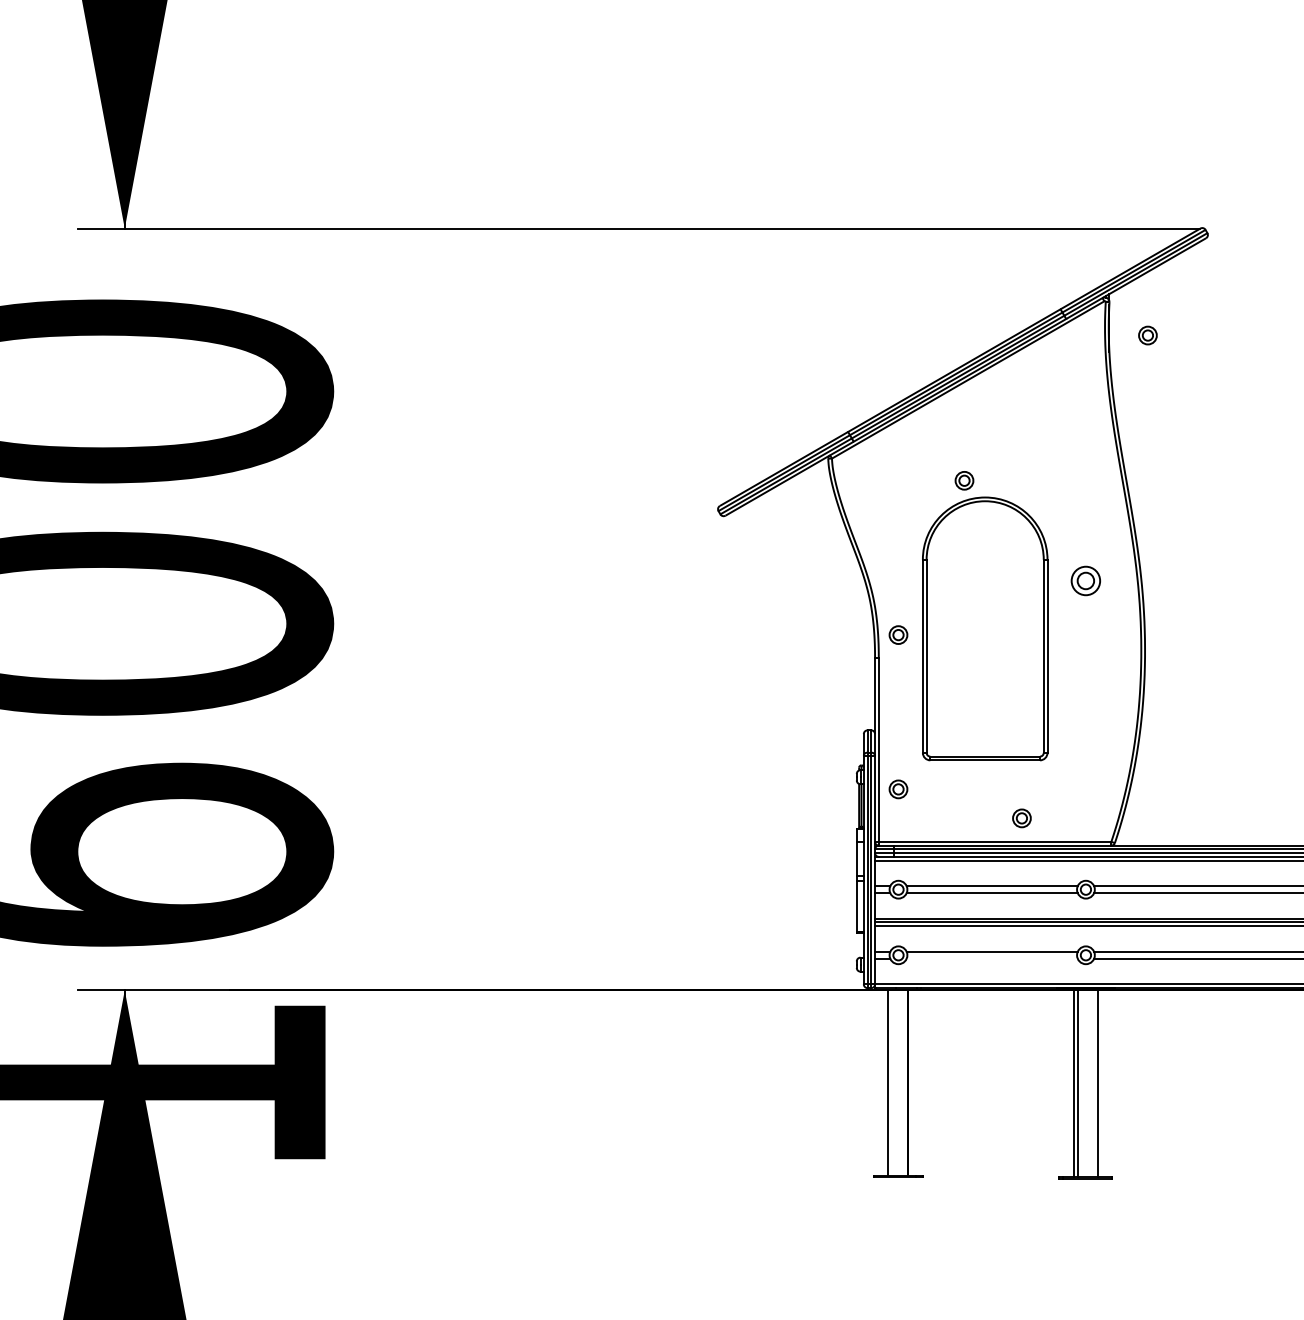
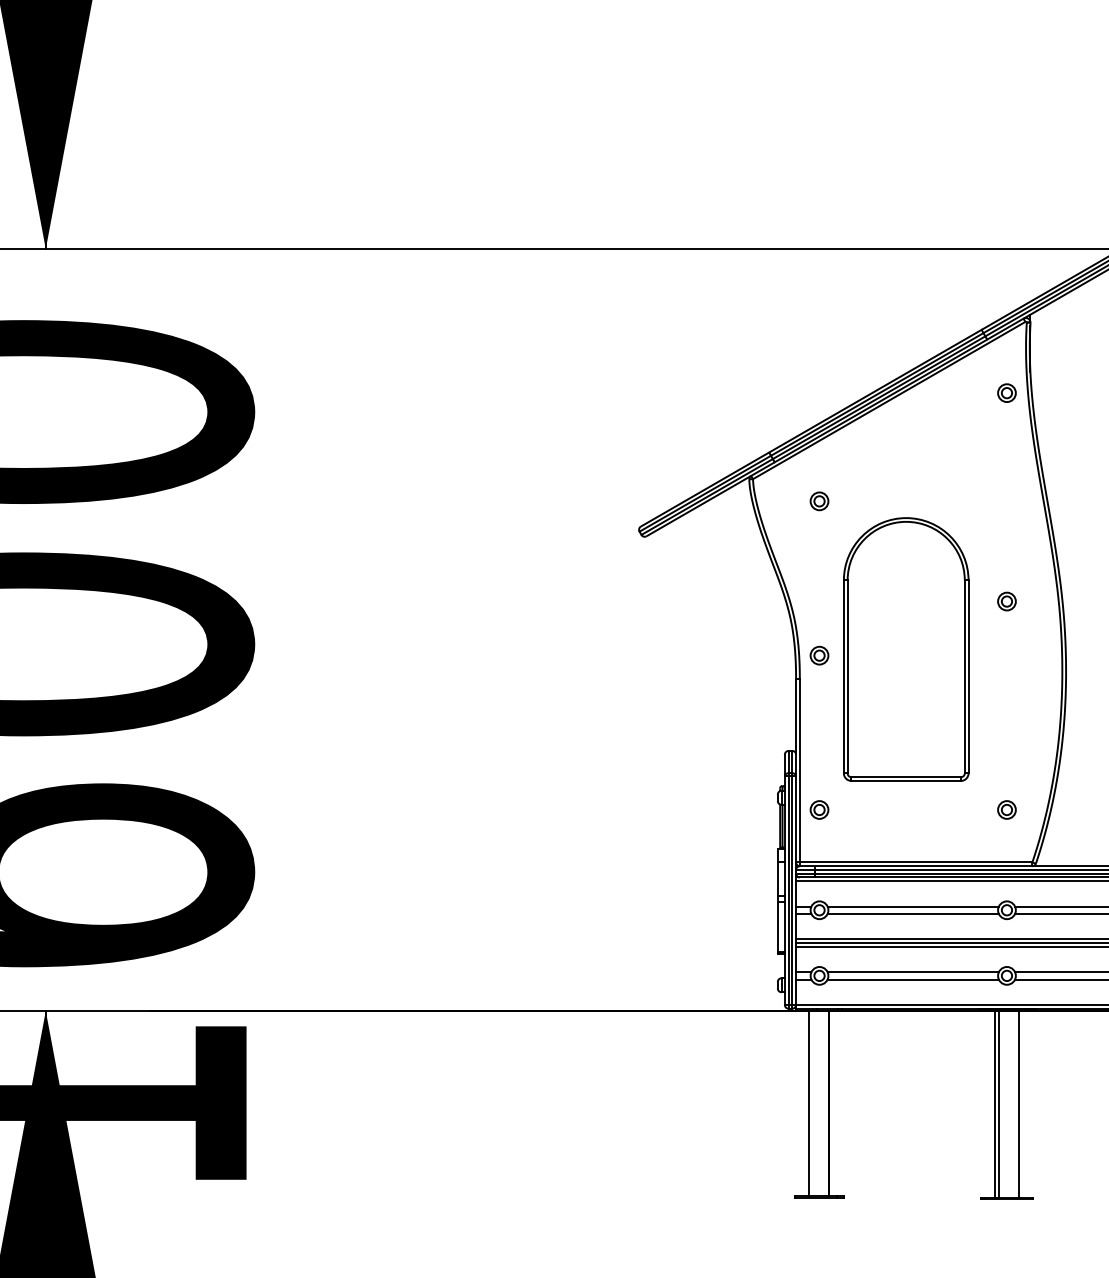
part: (1147, 335) -> (1006, 393), moved
part: (964, 480) -> (819, 501), moved
part: (1085, 580) -> (1006, 601), size x0.62
part: (1021, 818) -> (1006, 810), moved
line: (991, 959) -> (912, 980), added

